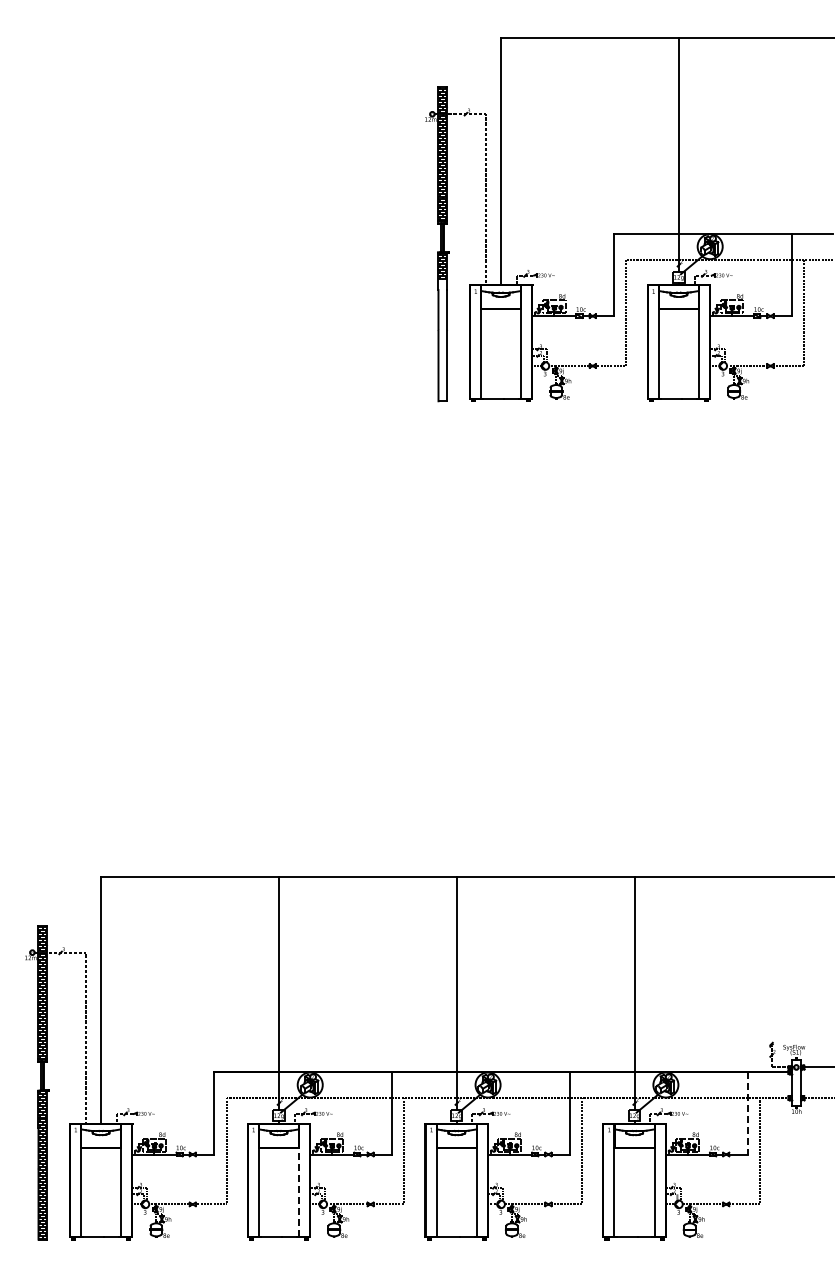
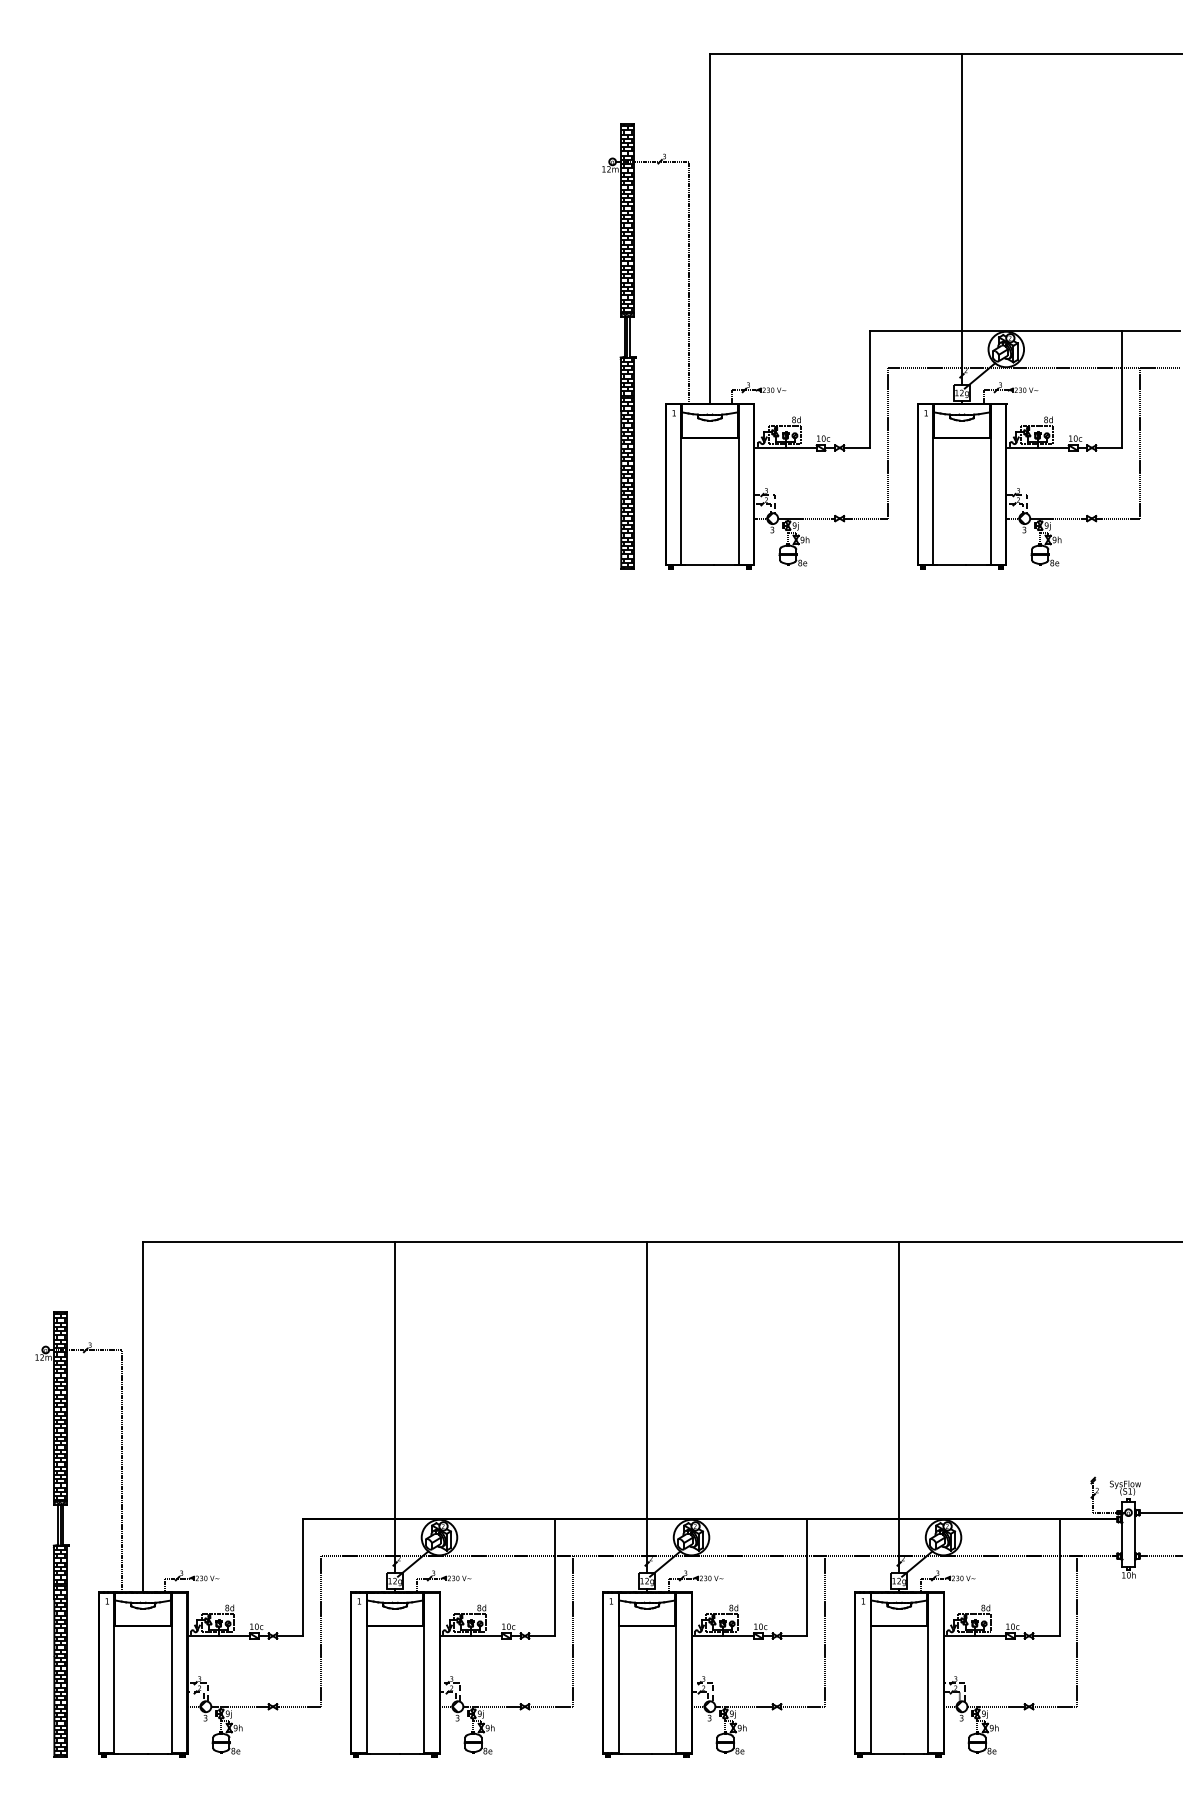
hatch: (442, 340) -> (626, 482), added
line: (747, 1113) -> (1059, 1577), dashed -> solid
line: (299, 1192) -> (424, 1689), dashed -> solid

